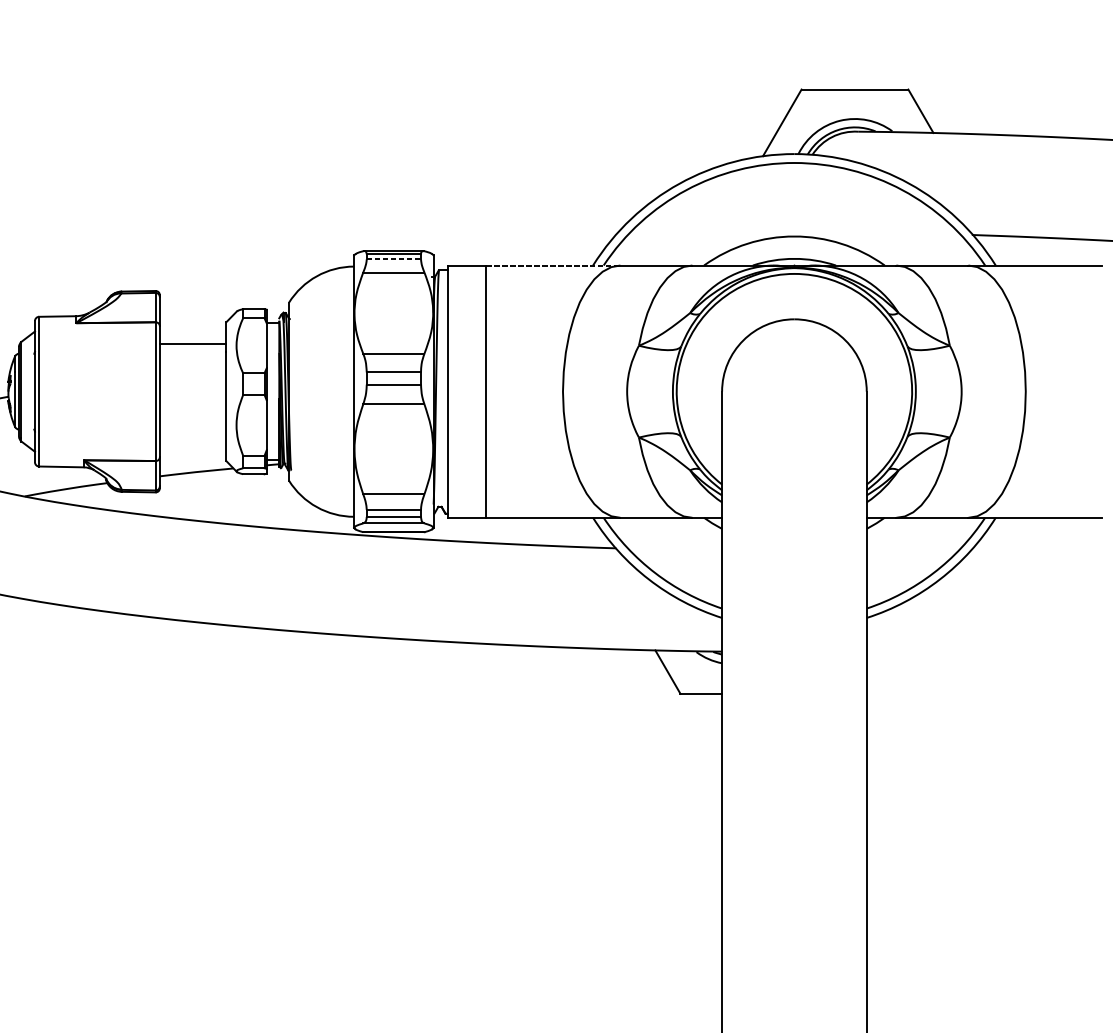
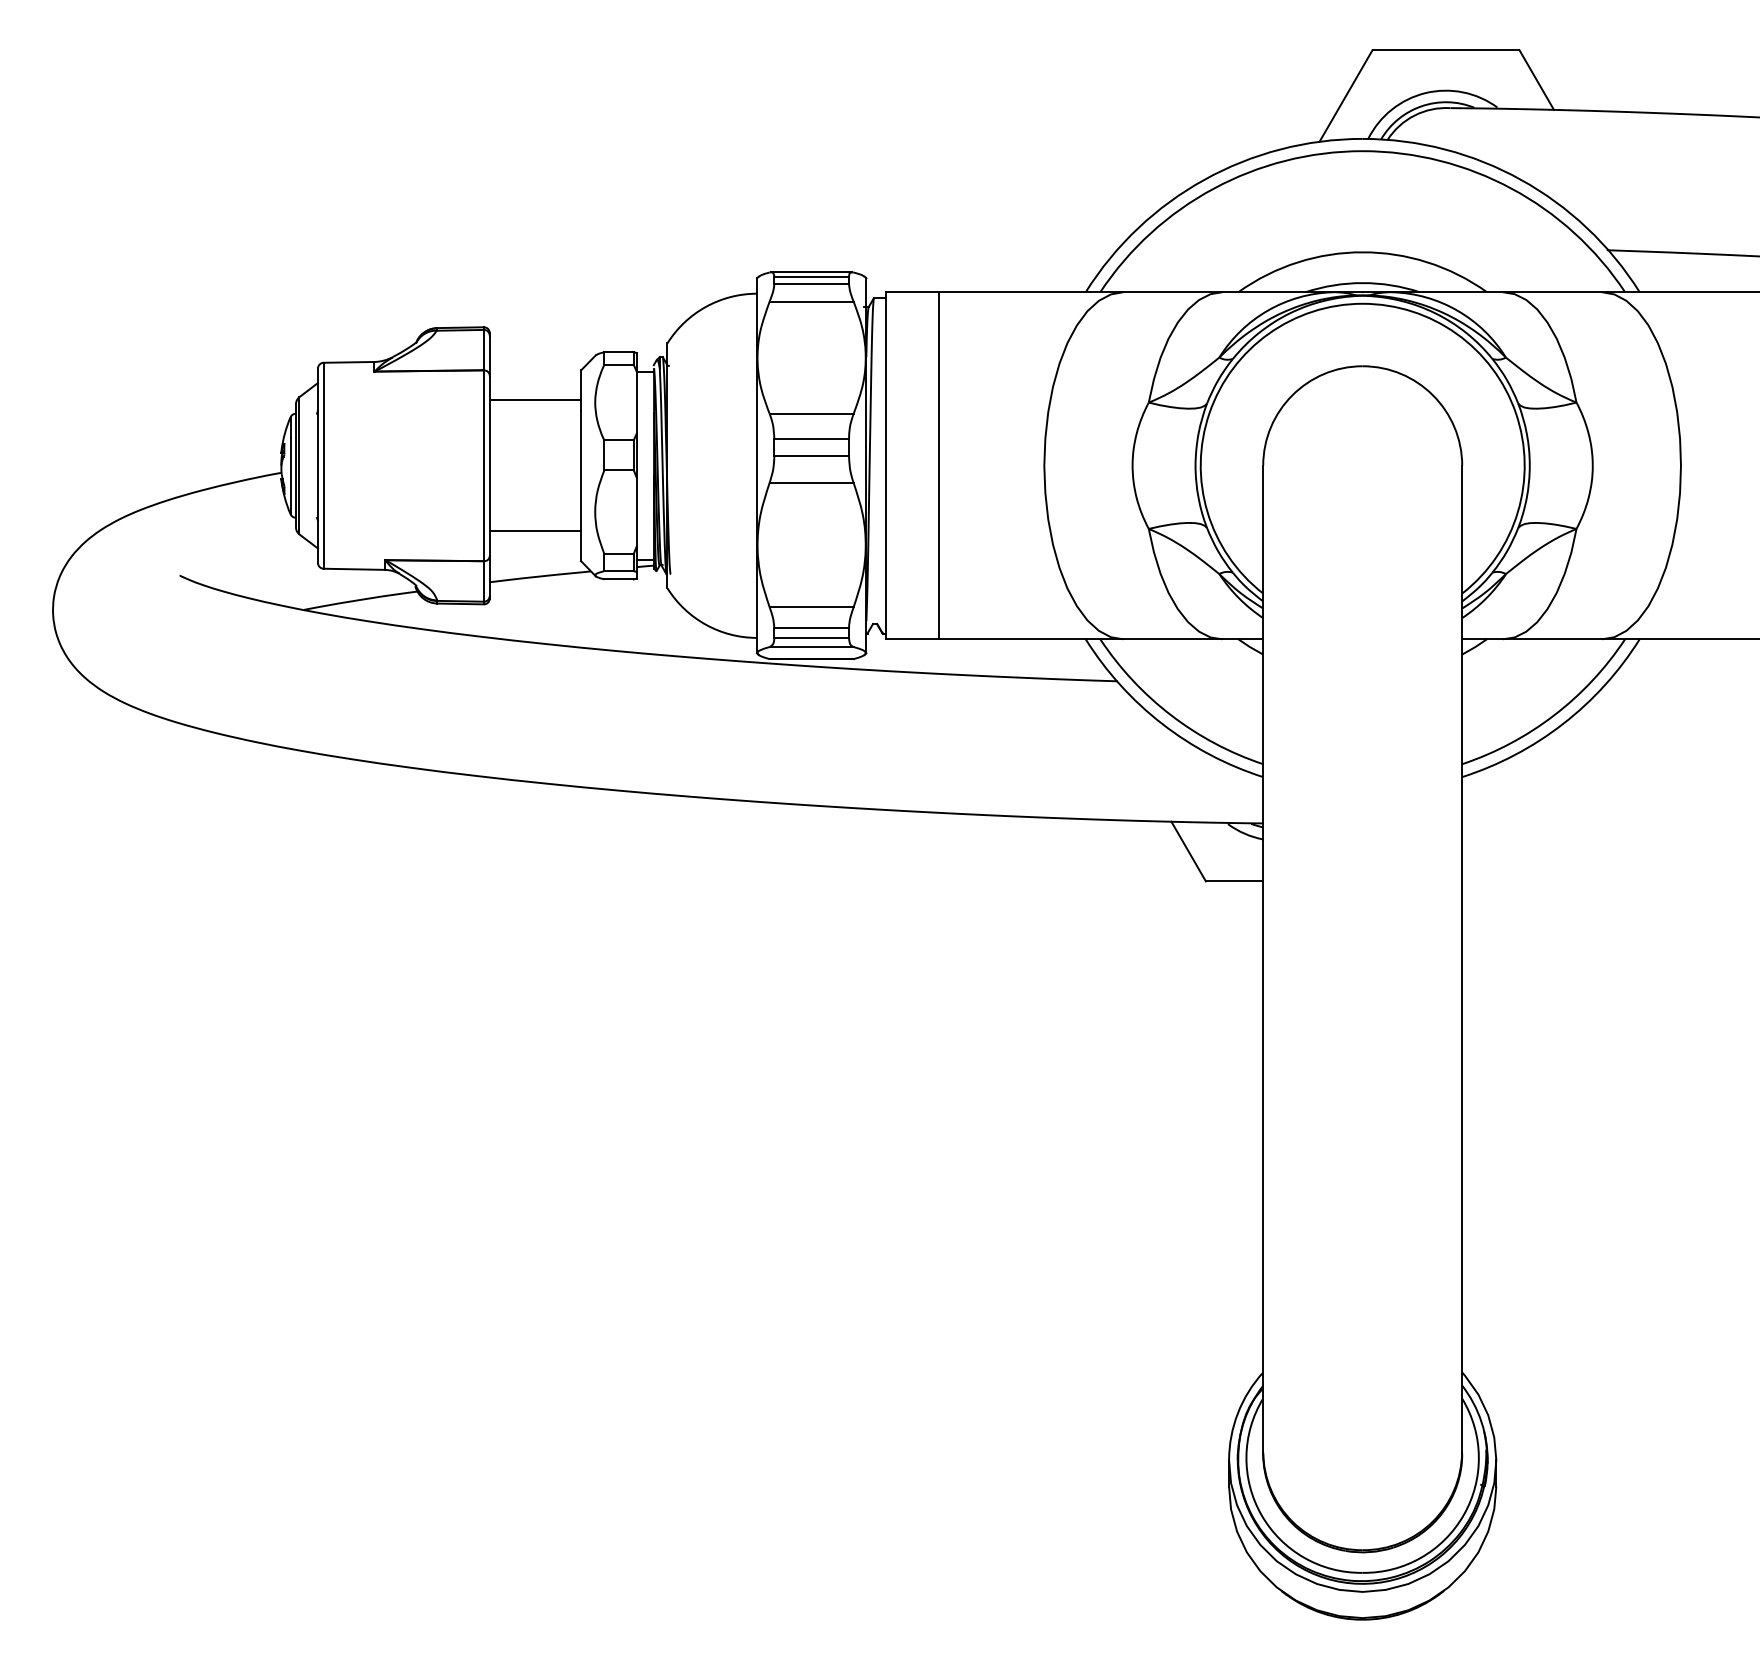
line: (394, 259) -> (812, 283), dashed -> solid
line: (553, 265) -> (1031, 292), dashed -> solid
line: (193, 439) -> (535, 531), added

